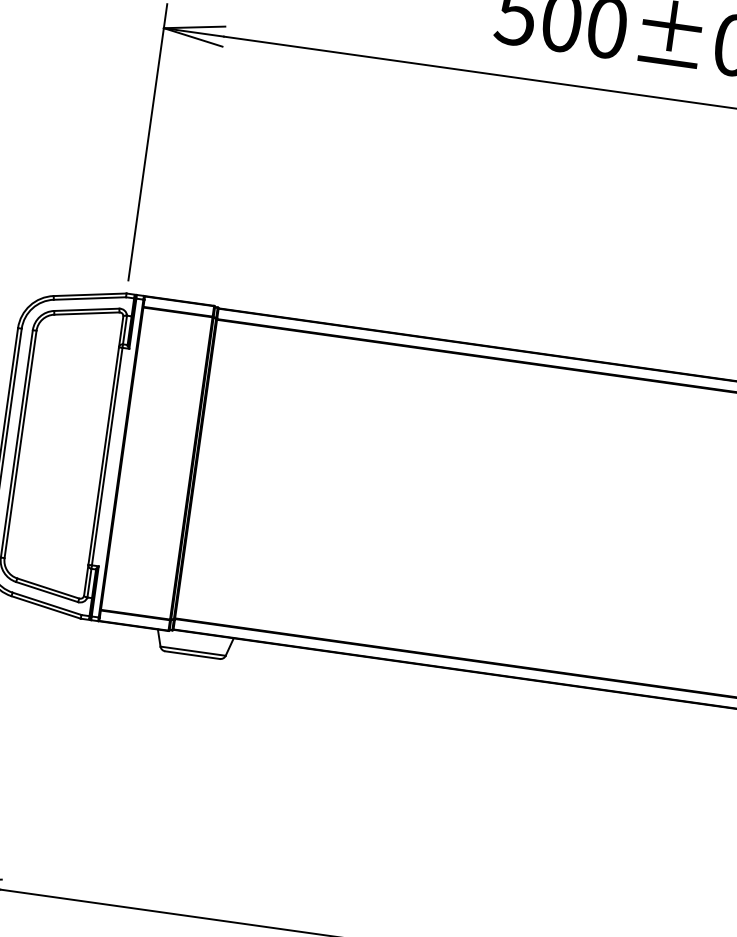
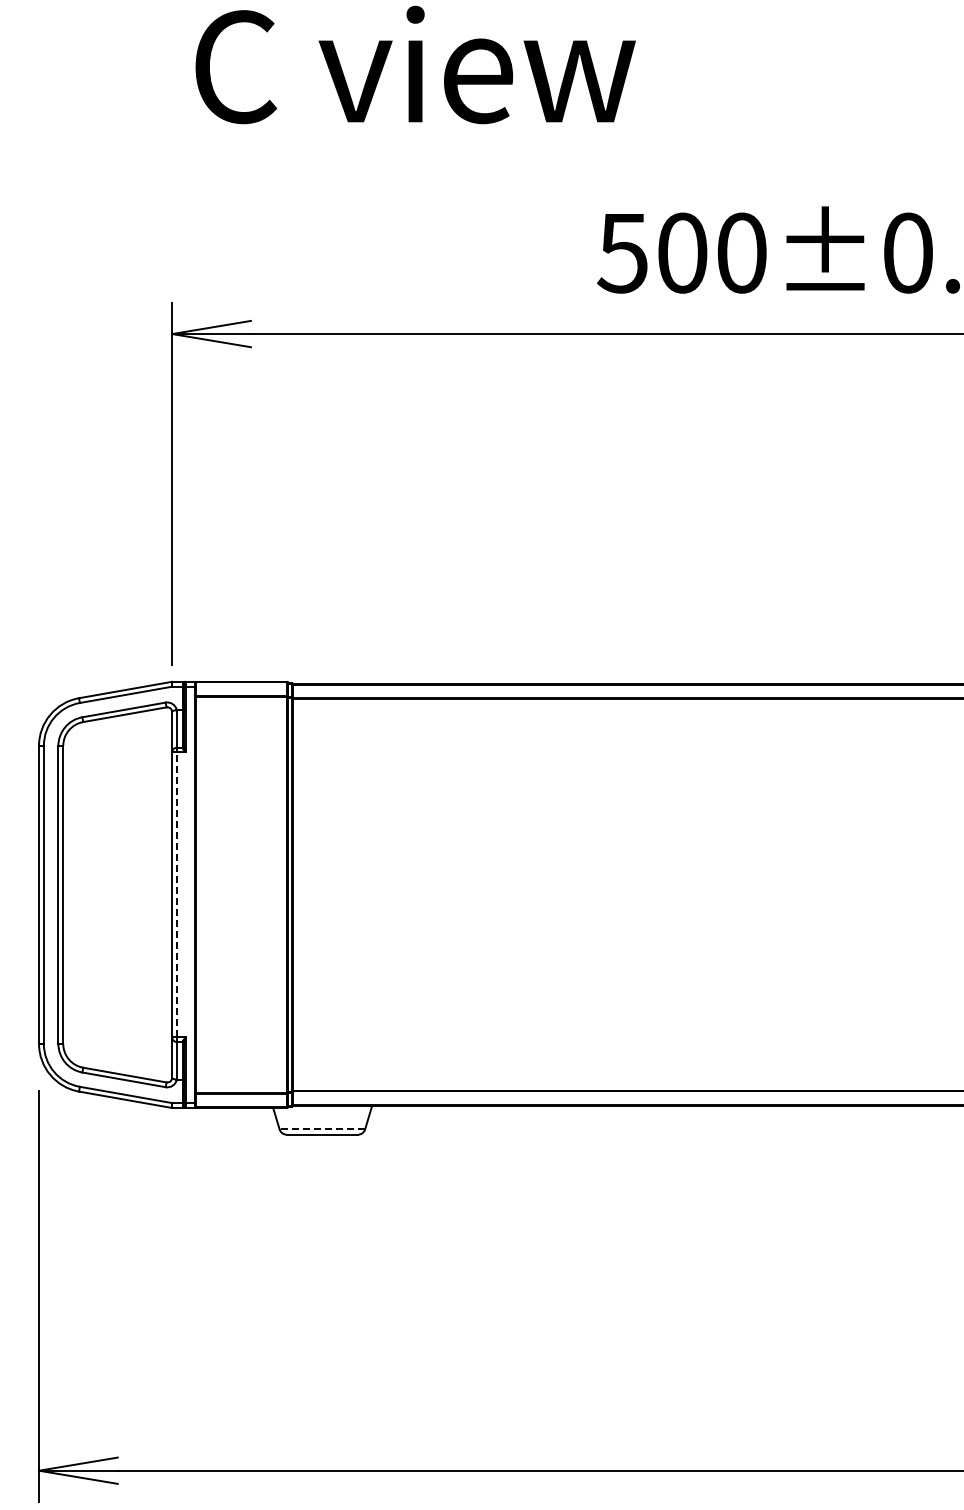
line: (107, 456) -> (176, 894), solid -> dashed
line: (193, 651) -> (322, 1129), solid -> dashed

